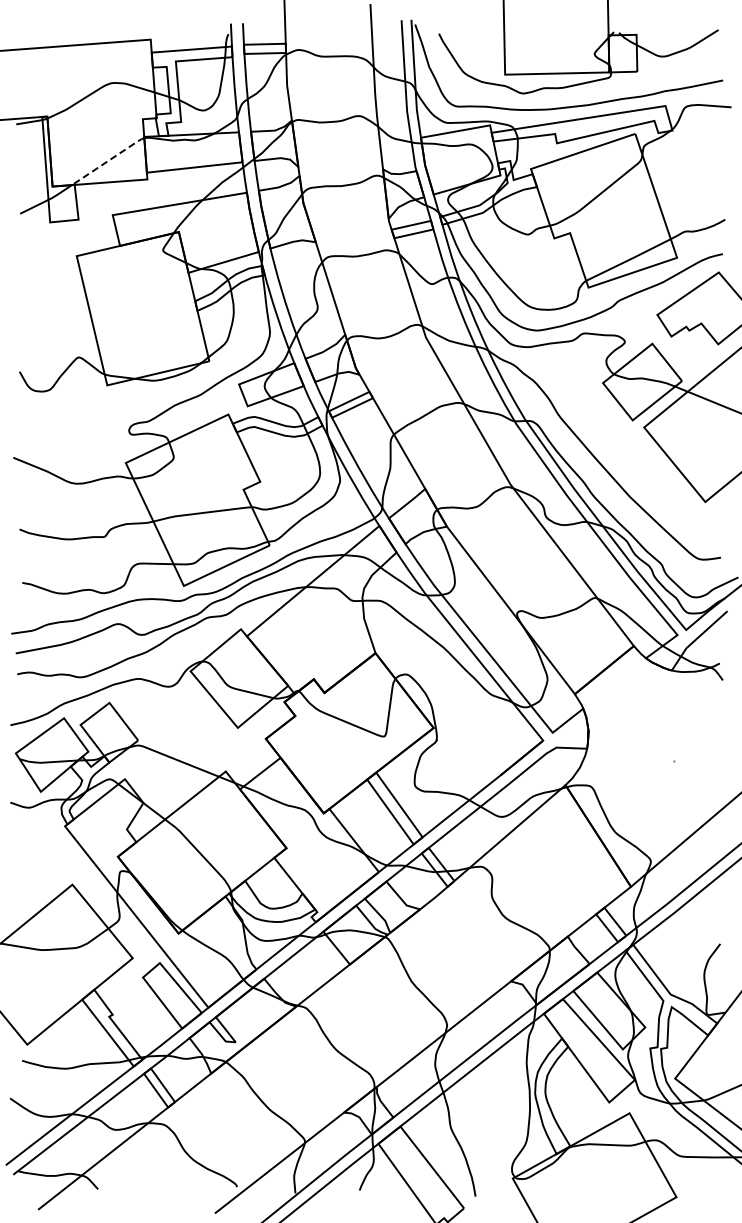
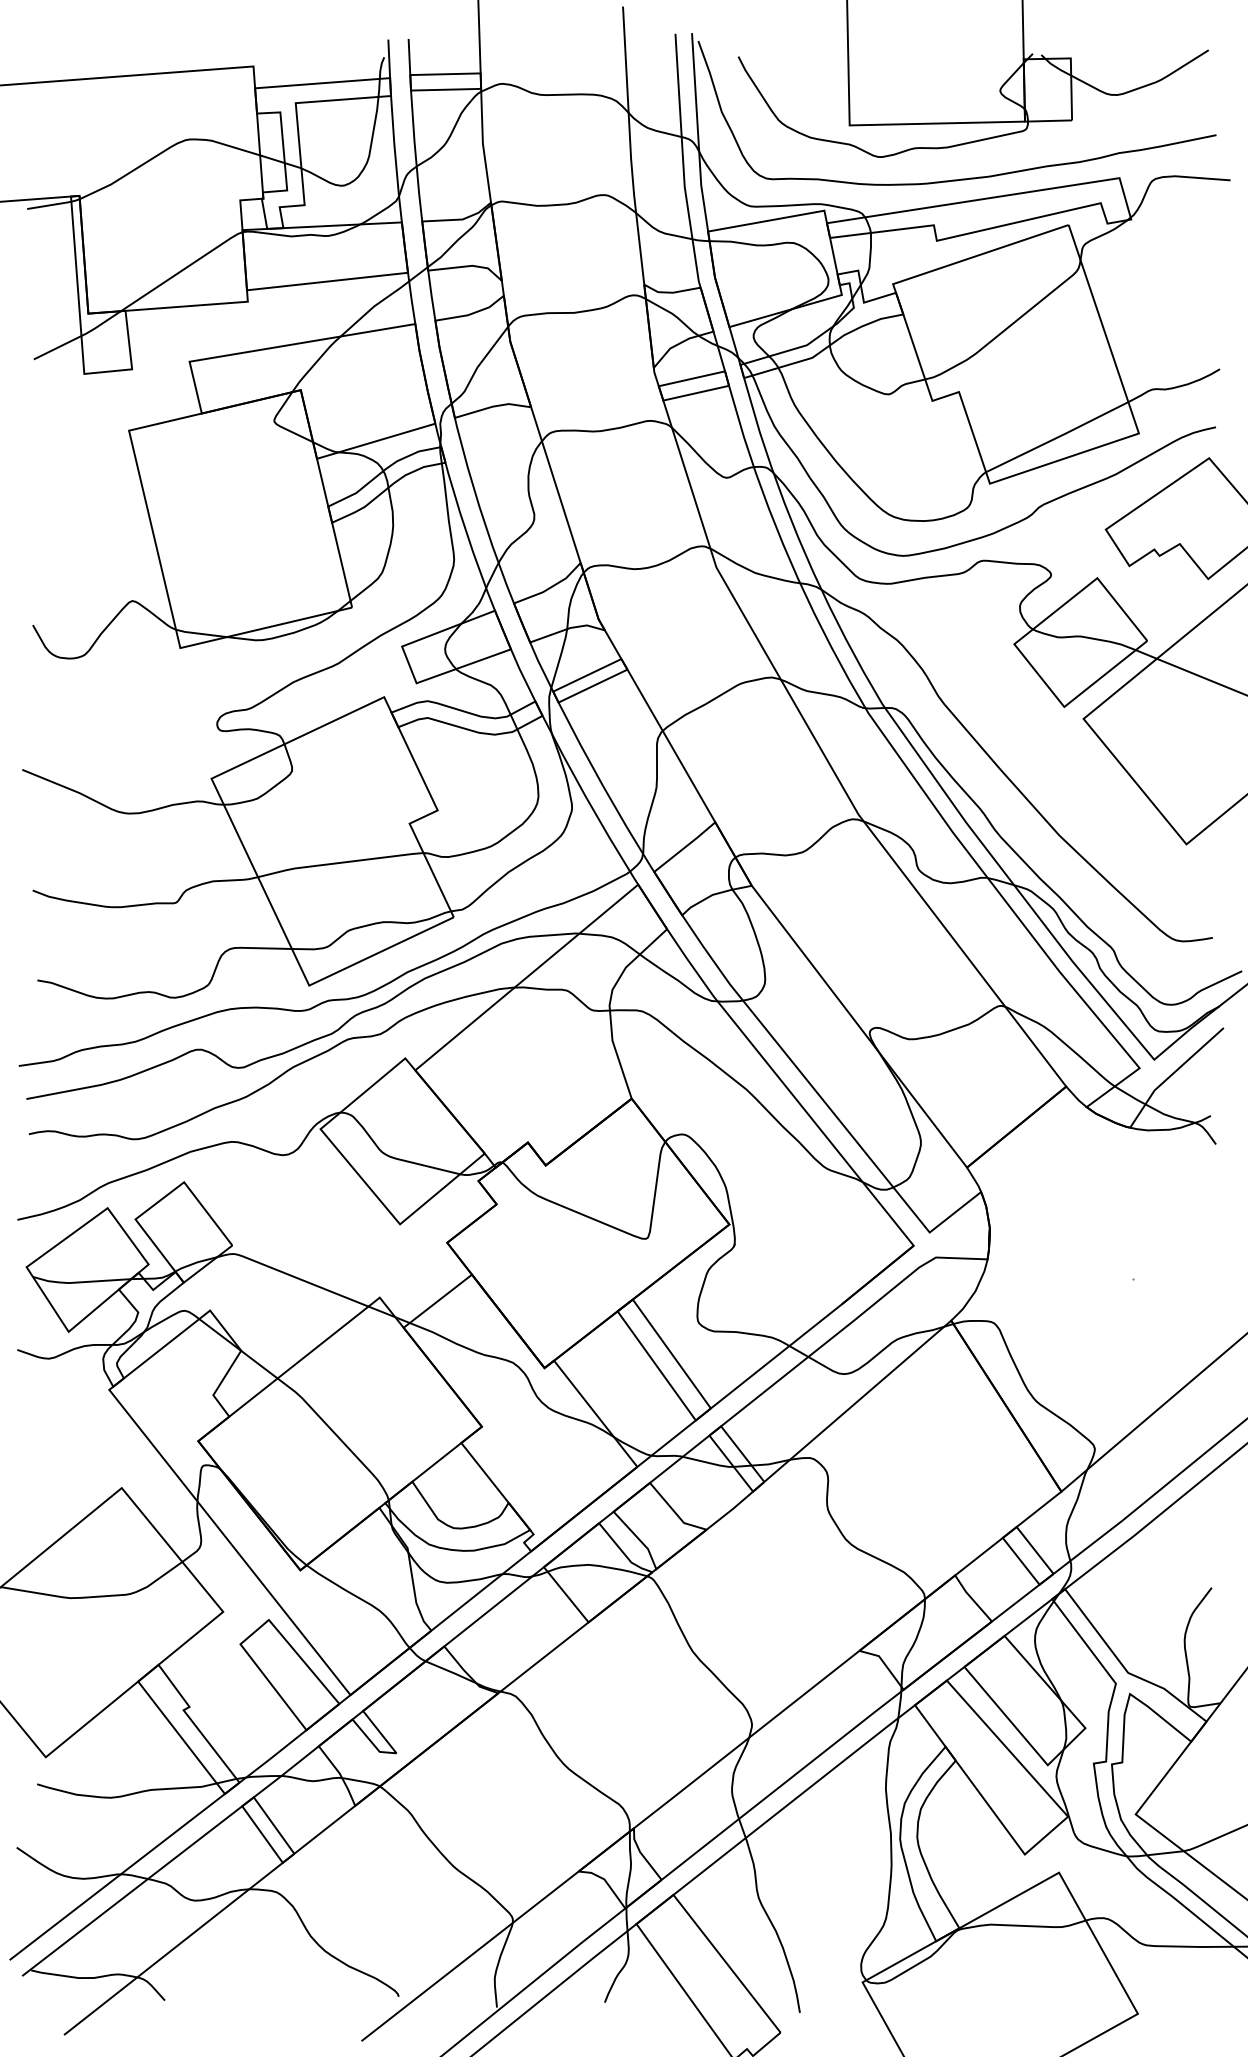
line: (108, 160) -> (182, 269), dashed -> solid

